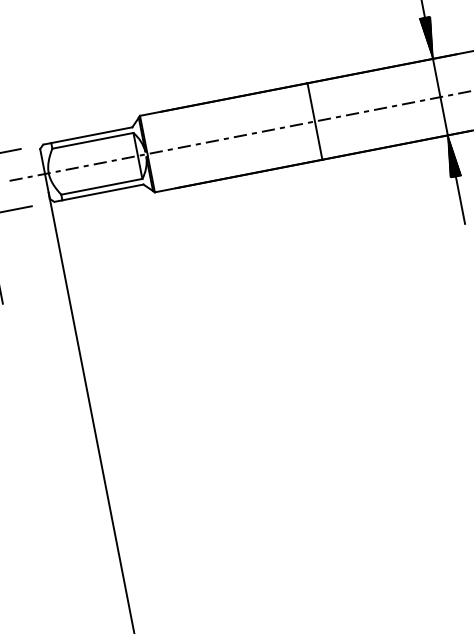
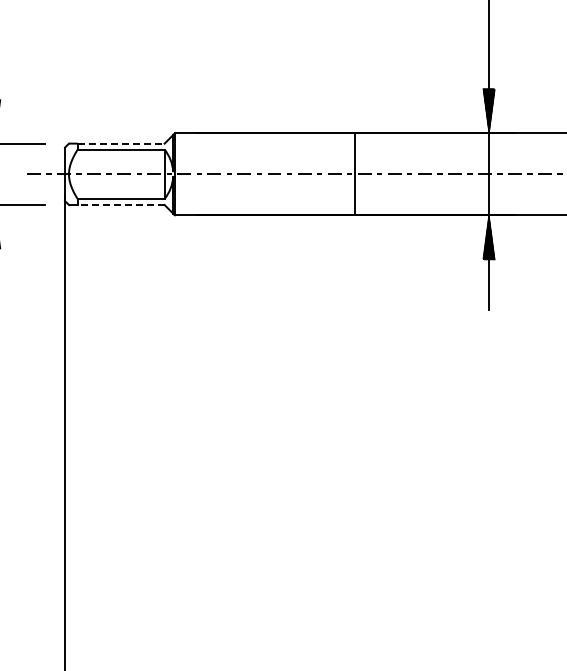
line: (92, 135) -> (121, 143), solid -> dashed
line: (102, 193) -> (120, 205), solid -> dashed

